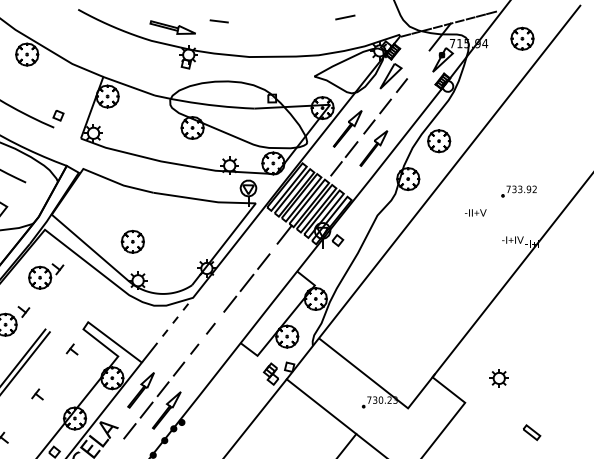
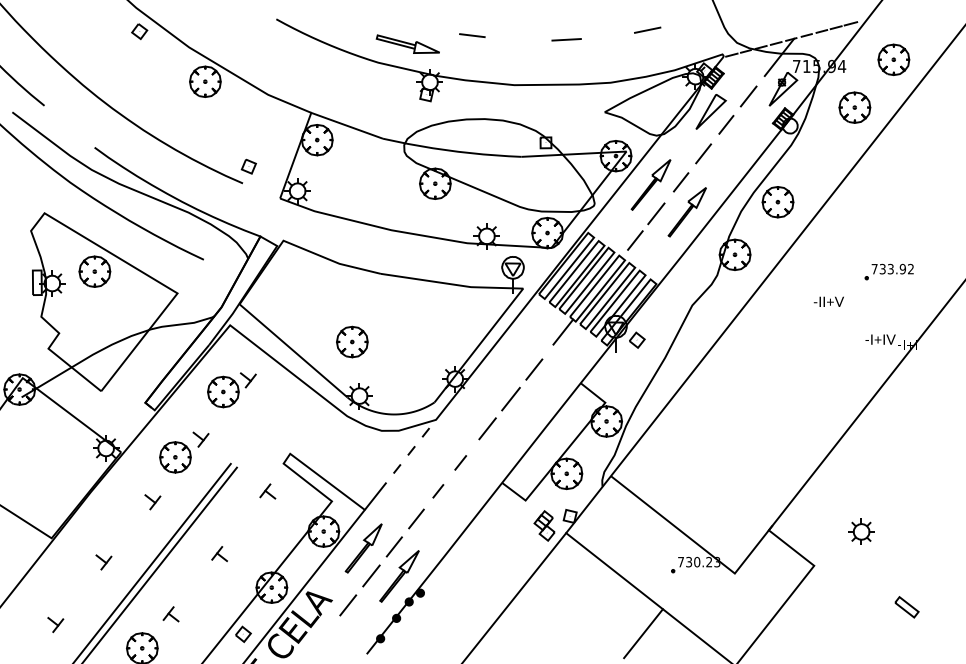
line: (286, 24) -> (566, 39), added
line: (417, 65) -> (748, 96), added
part: (494, 73) -> (854, 107), added

